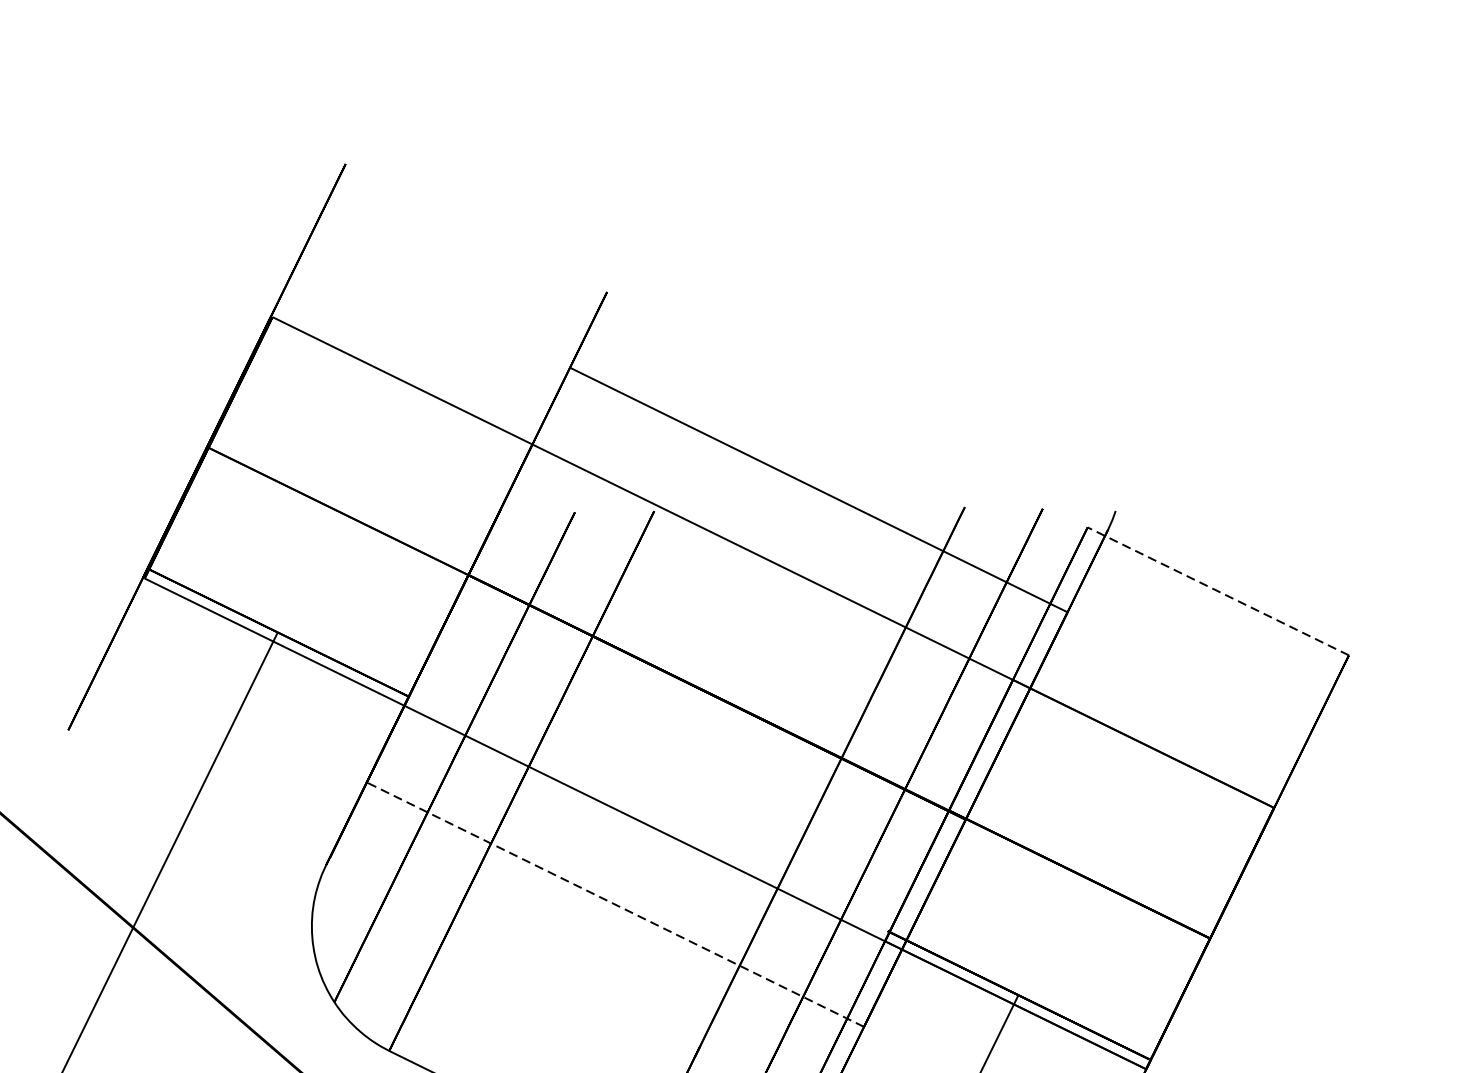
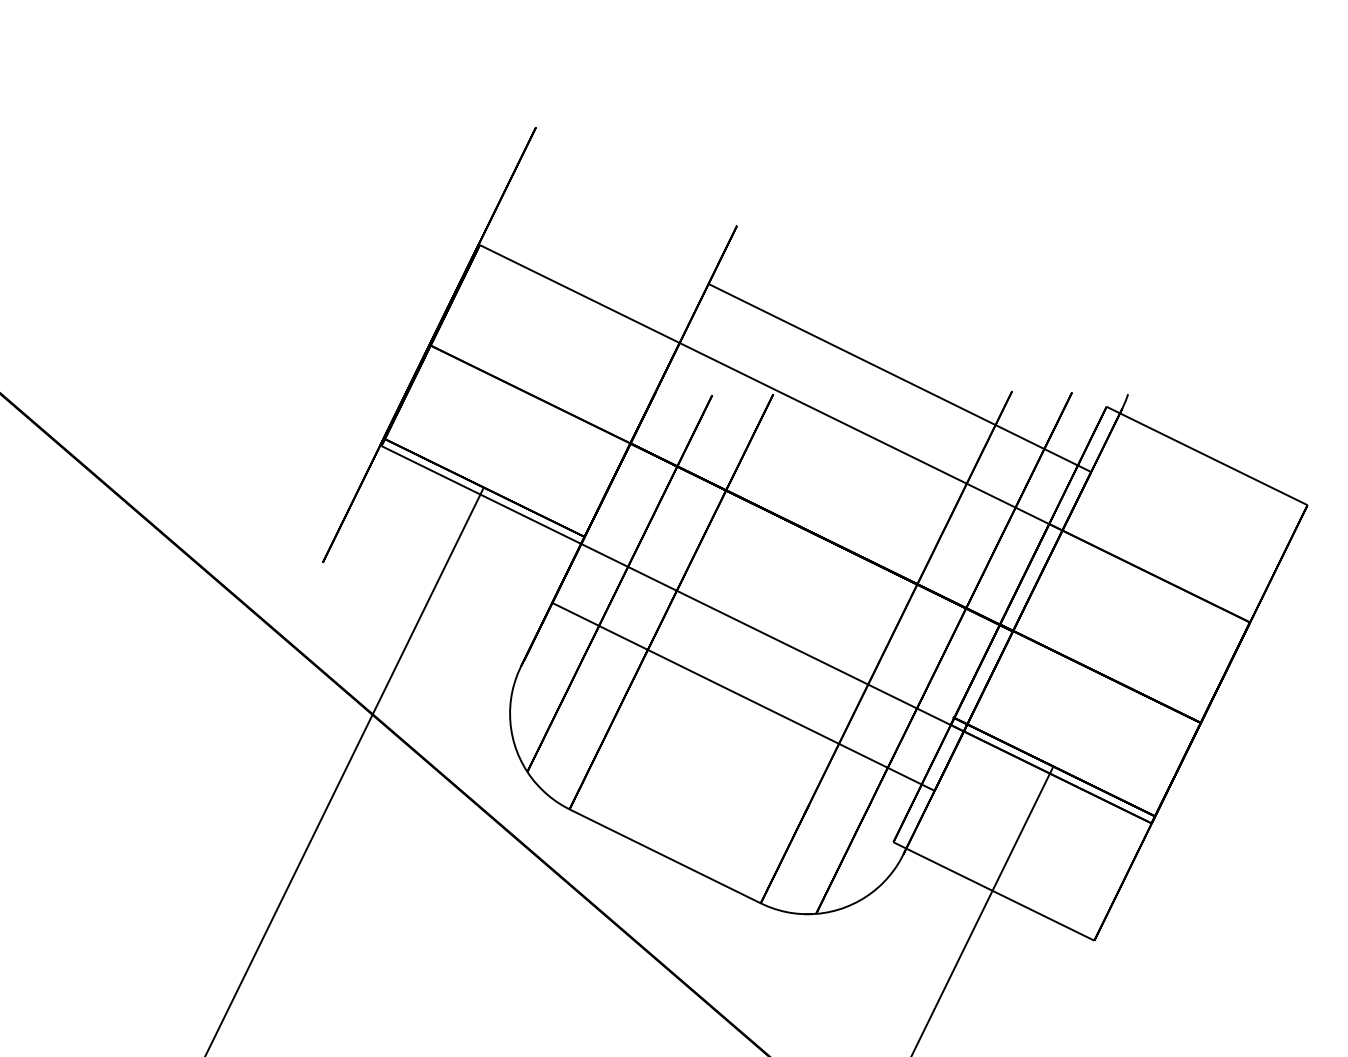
line: (1218, 592) -> (1207, 456), dashed -> solid
line: (615, 904) -> (743, 696), dashed -> solid

